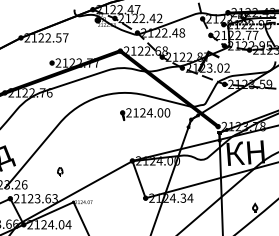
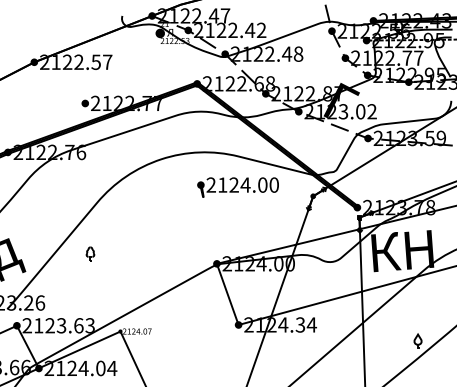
part: (60, 171) -> (90, 253), moved

